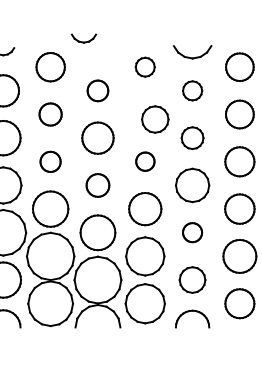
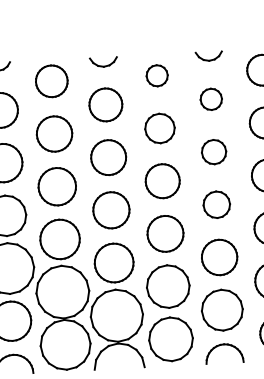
part: (83, 38) -> (103, 62), moved
part: (192, 52) -> (208, 56), size x0.62
part: (97, 90) -> (105, 104), size x1.43
part: (50, 114) -> (54, 134), size x1.43
part: (155, 119) -> (160, 128), moved
part: (50, 161) -> (57, 186), size x1.67
part: (145, 161) -> (162, 180), size x1.67
part: (97, 185) -> (110, 210), size x1.43
part: (192, 185) -> (216, 204), size x0.71
part: (192, 232) -> (219, 257), size x1.67
part: (192, 279) -> (222, 309), size x1.43

